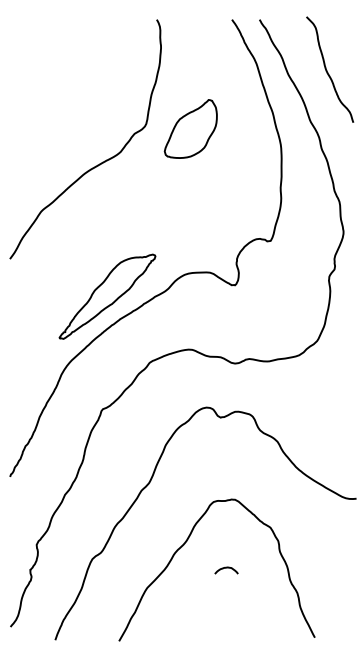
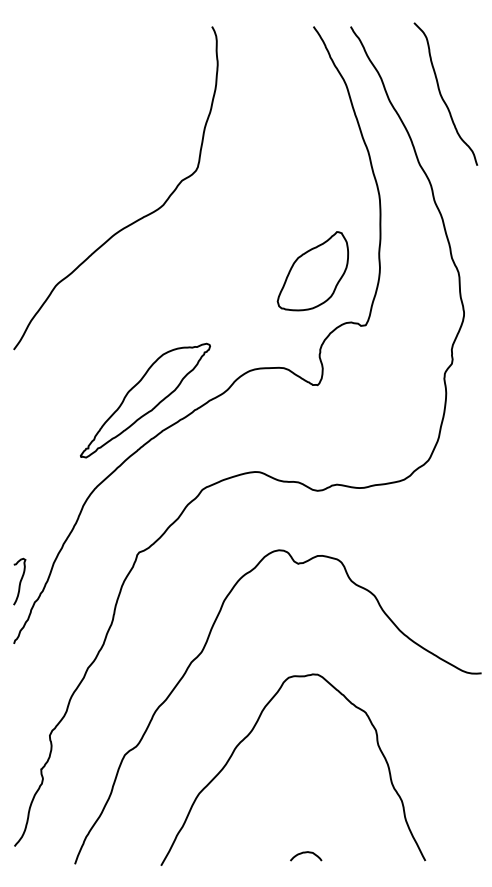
part: (190, 129) -> (312, 271), moved
curve: (14, 430) -> (19, 581), added
curve: (226, 568) -> (306, 853), moved

